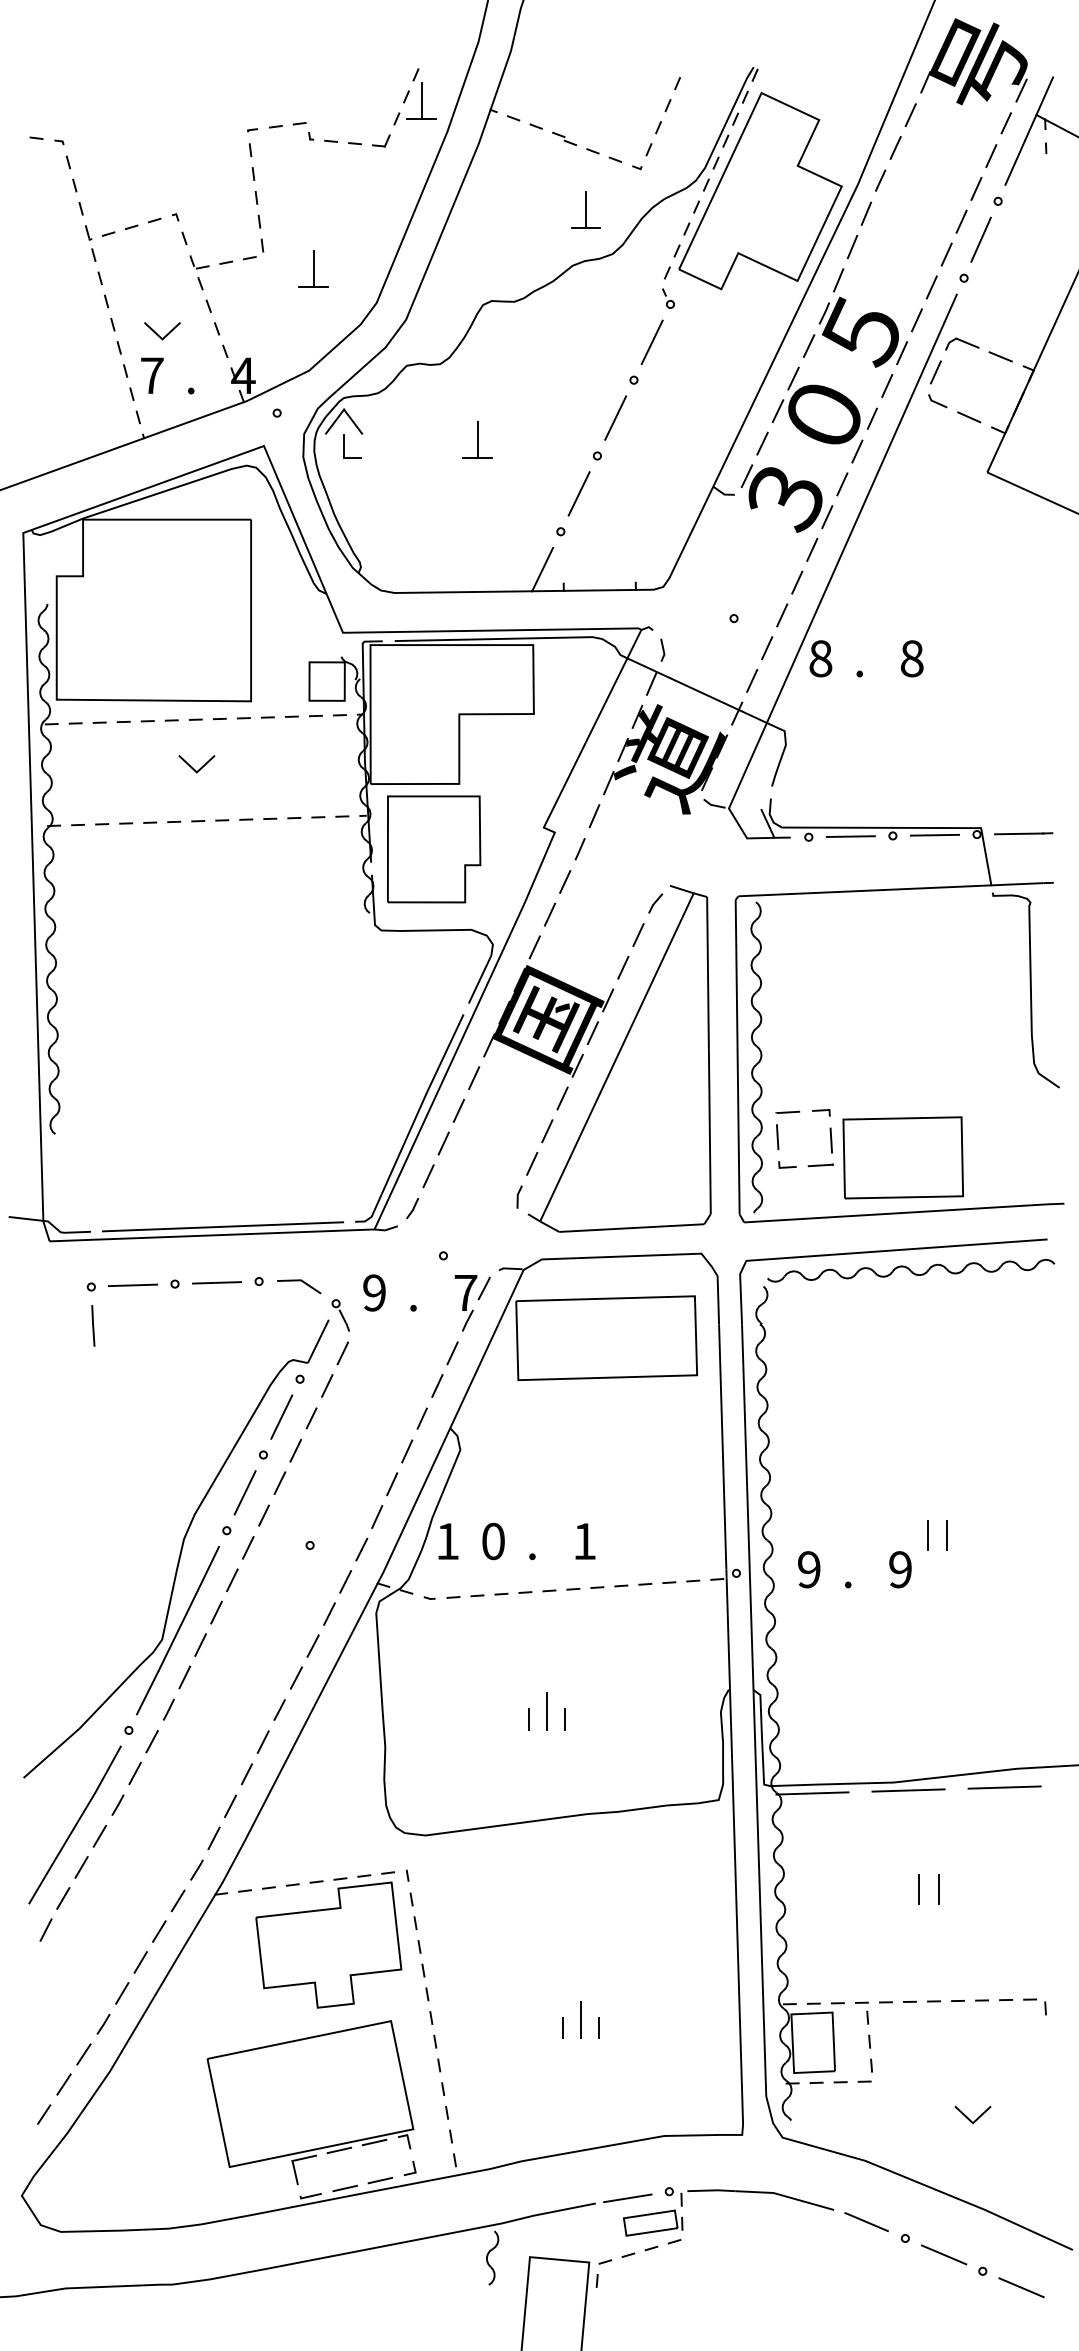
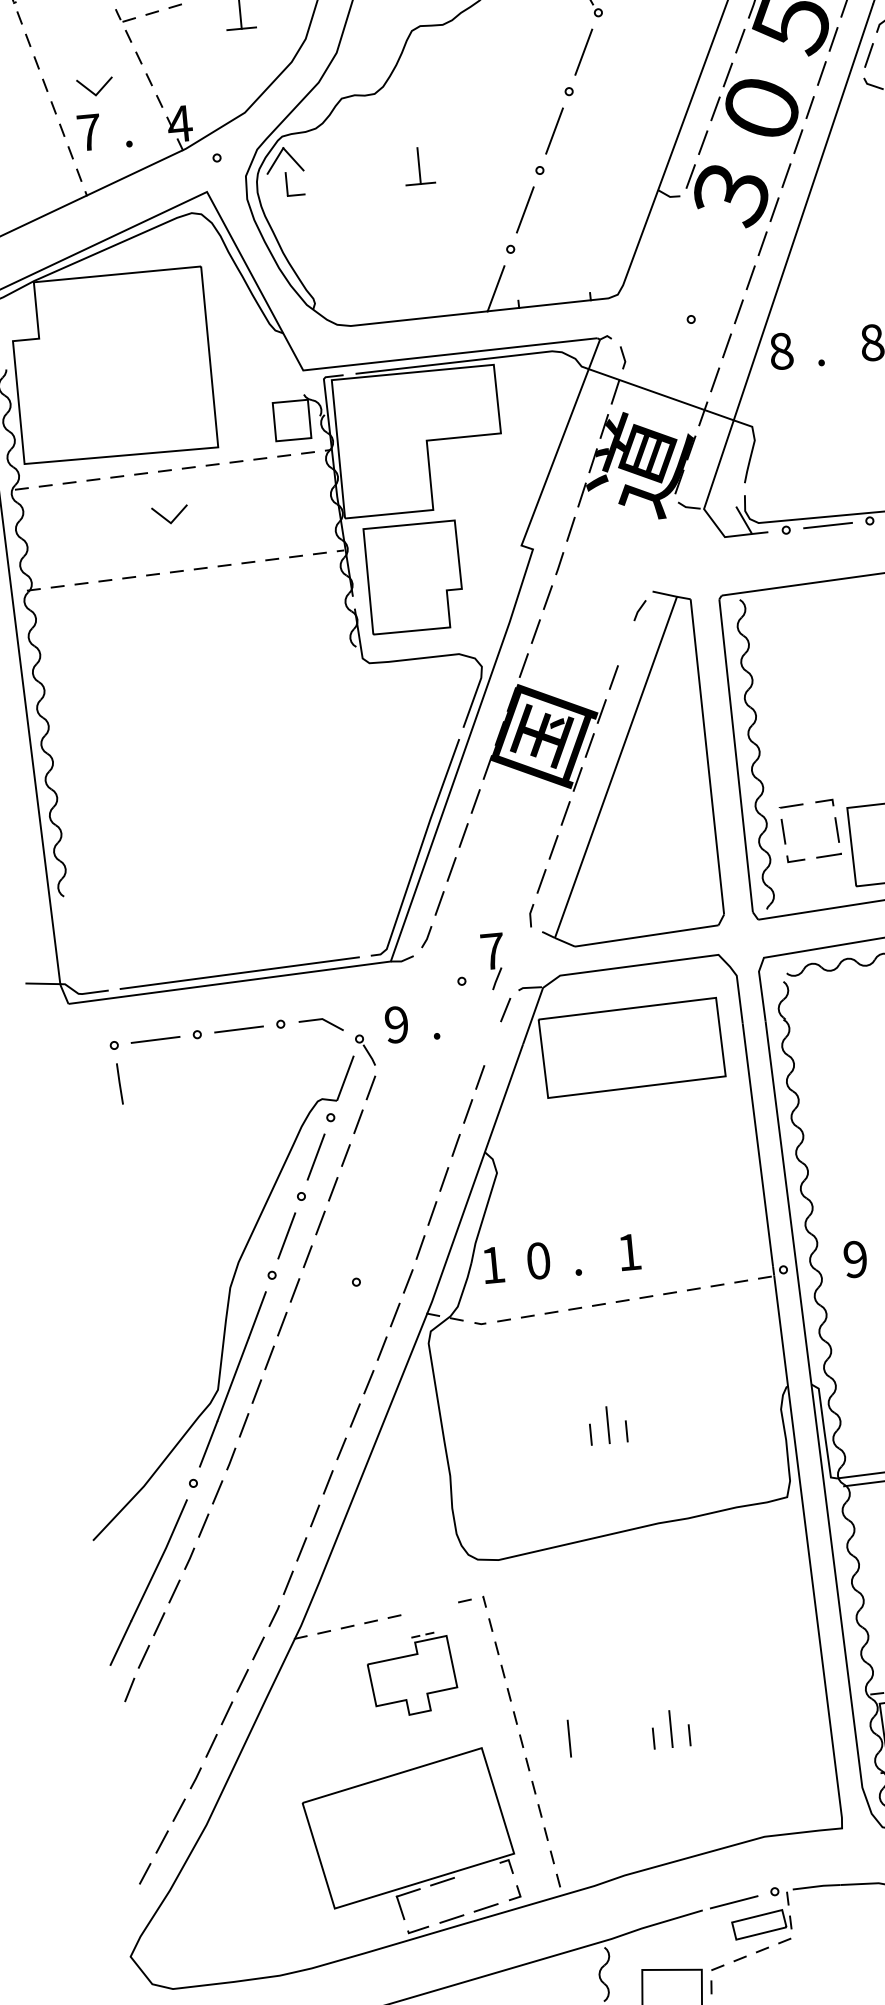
line: (638, 934) -> (625, 643), removed
part: (465, 1303) -> (493, 961), moved
part: (328, 1941) -> (411, 1674), size x0.6
line: (478, 2019) -> (568, 1738), added
line: (374, 2142) -> (476, 1870), removed

